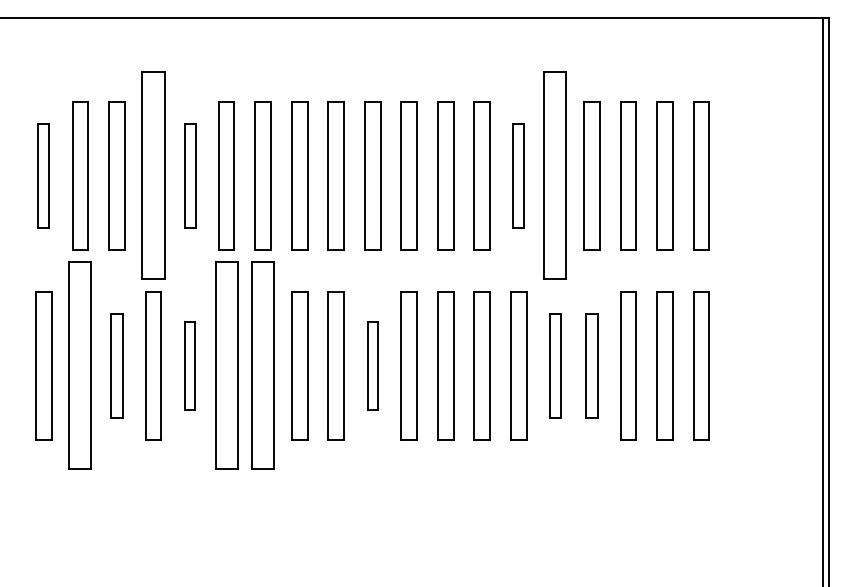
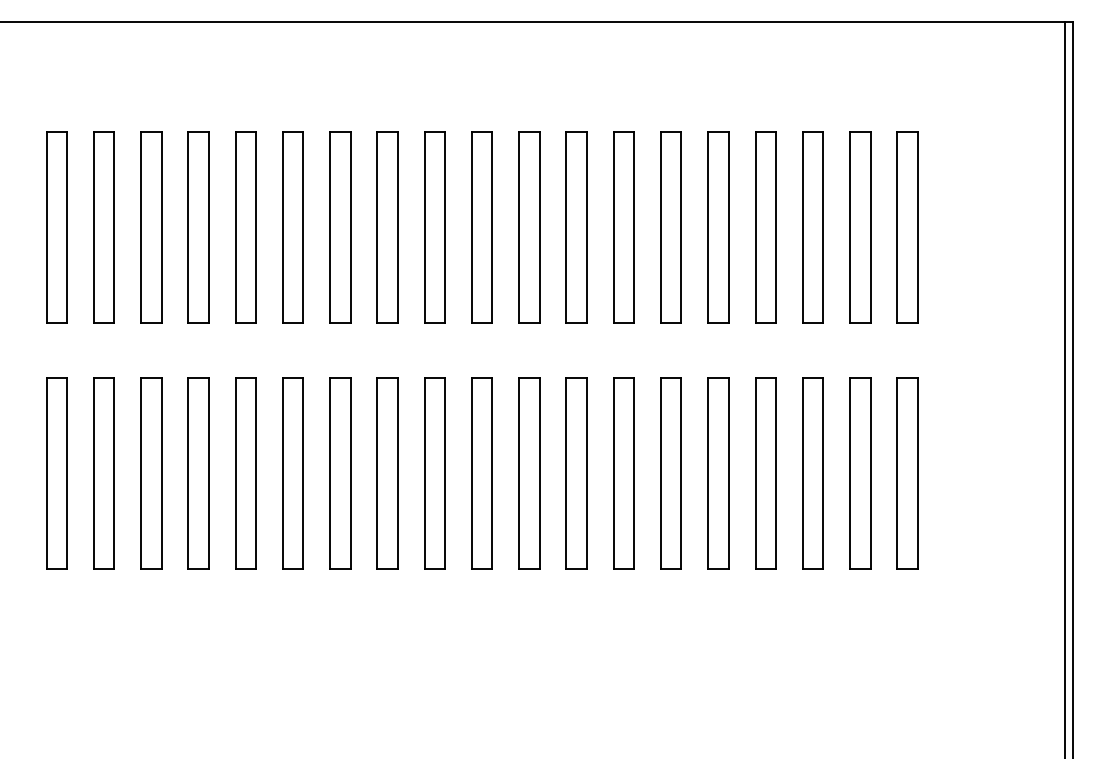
part: (43, 175) -> (56, 226), size x1.43
part: (153, 175) -> (198, 226), size x0.71
part: (189, 175) -> (245, 226), size x1.43
part: (518, 175) -> (670, 226), size x1.43
part: (555, 175) -> (718, 226), size x0.71
part: (80, 365) -> (104, 472), size x0.71
part: (116, 365) -> (150, 472), size x1.43
part: (189, 365) -> (245, 472), size x1.67
part: (226, 365) -> (292, 472), size x0.71
part: (262, 365) -> (339, 472), size x0.71
part: (372, 365) -> (481, 472), size x1.67
part: (555, 365) -> (718, 472), size x1.43
part: (591, 365) -> (765, 472), size x1.43

